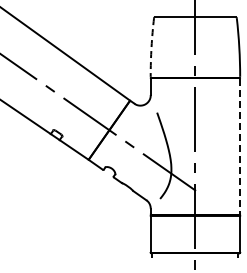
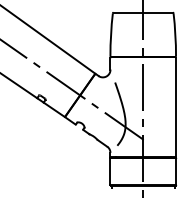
arc: (151, 47) -> (111, 34), dashed -> solid
line: (240, 146) -> (176, 107), dashed -> solid

